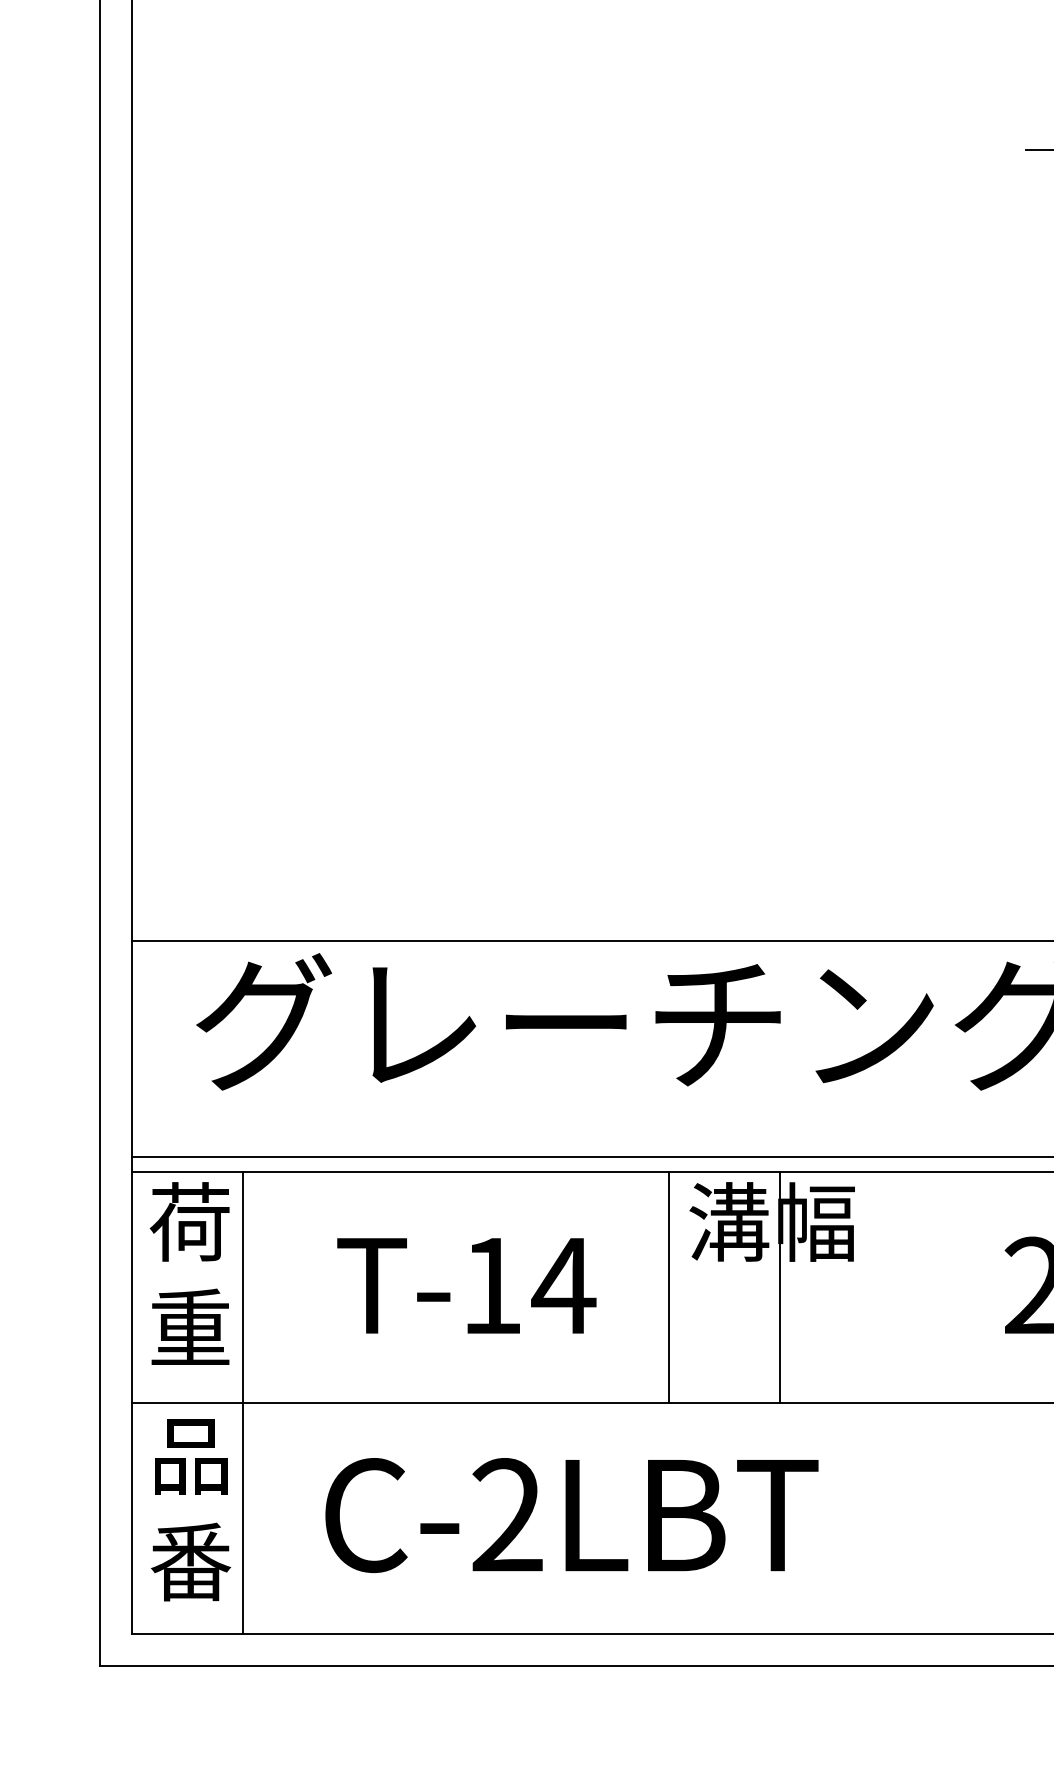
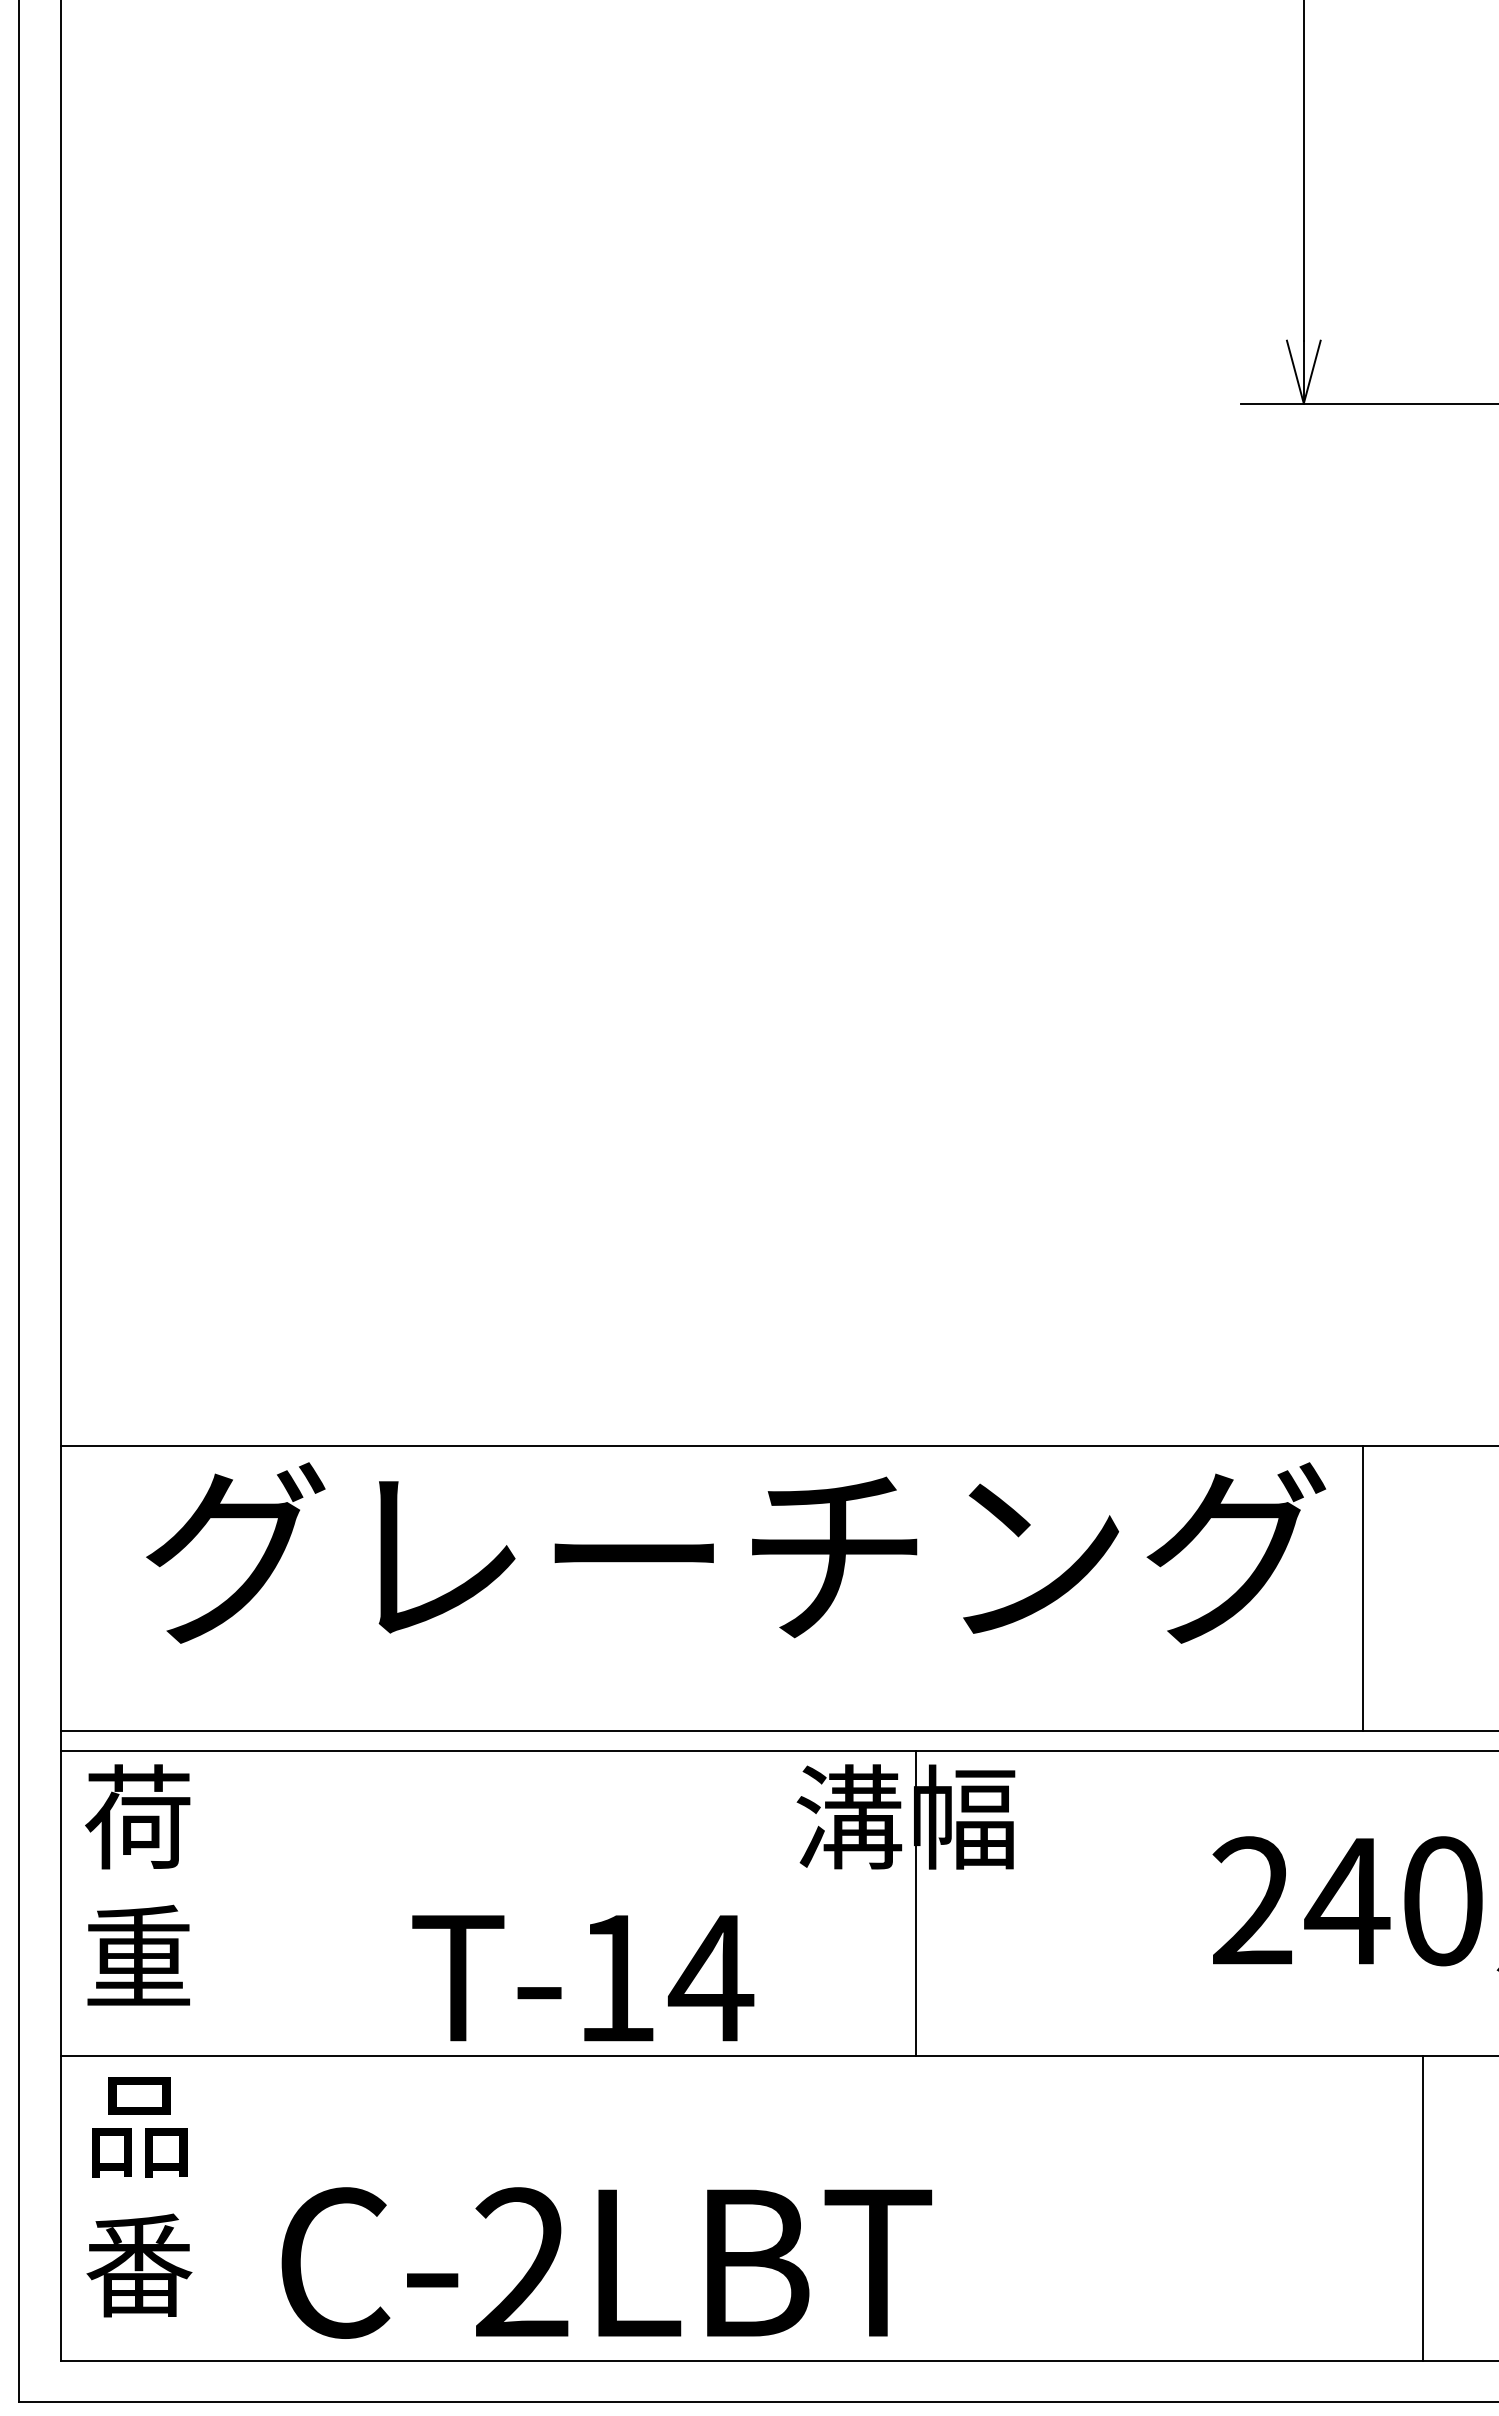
text: (467, 1286) -> (583, 1978), moved
line: (668, 1287) -> (769, 1903), removed
line: (242, 1402) -> (207, 2055), removed
text: (571, 1515) -> (606, 2262), moved

